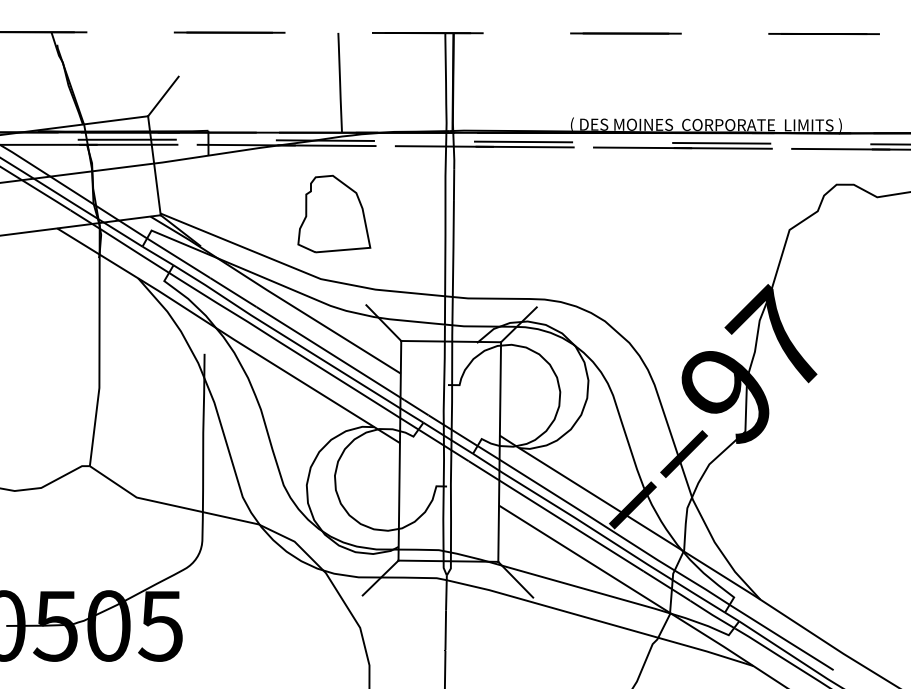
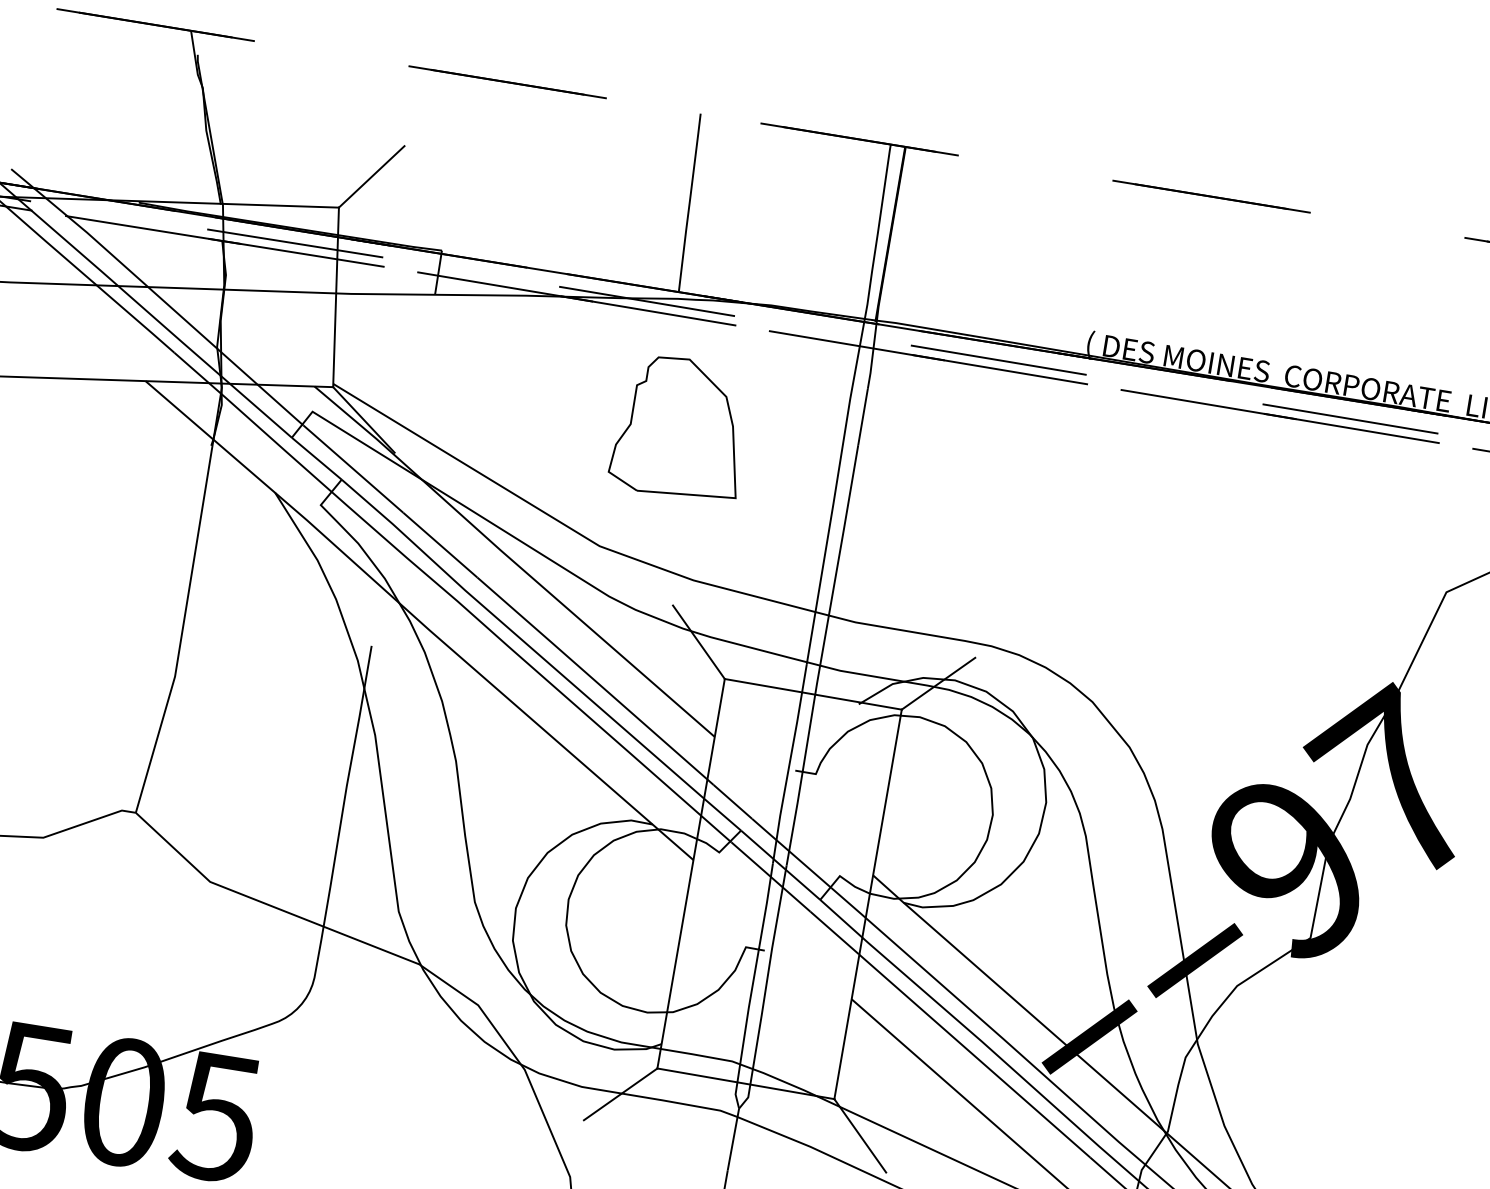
part: (334, 213) -> (681, 427), moved

